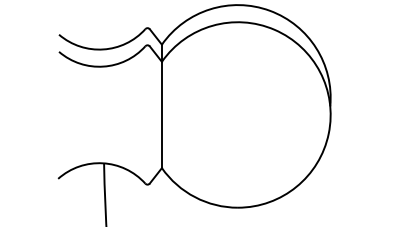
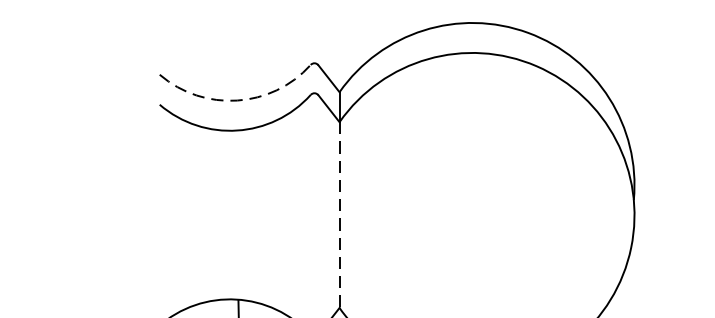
arc: (103, 49) -> (237, 100), solid -> dashed
line: (161, 115) -> (338, 215), solid -> dashed

